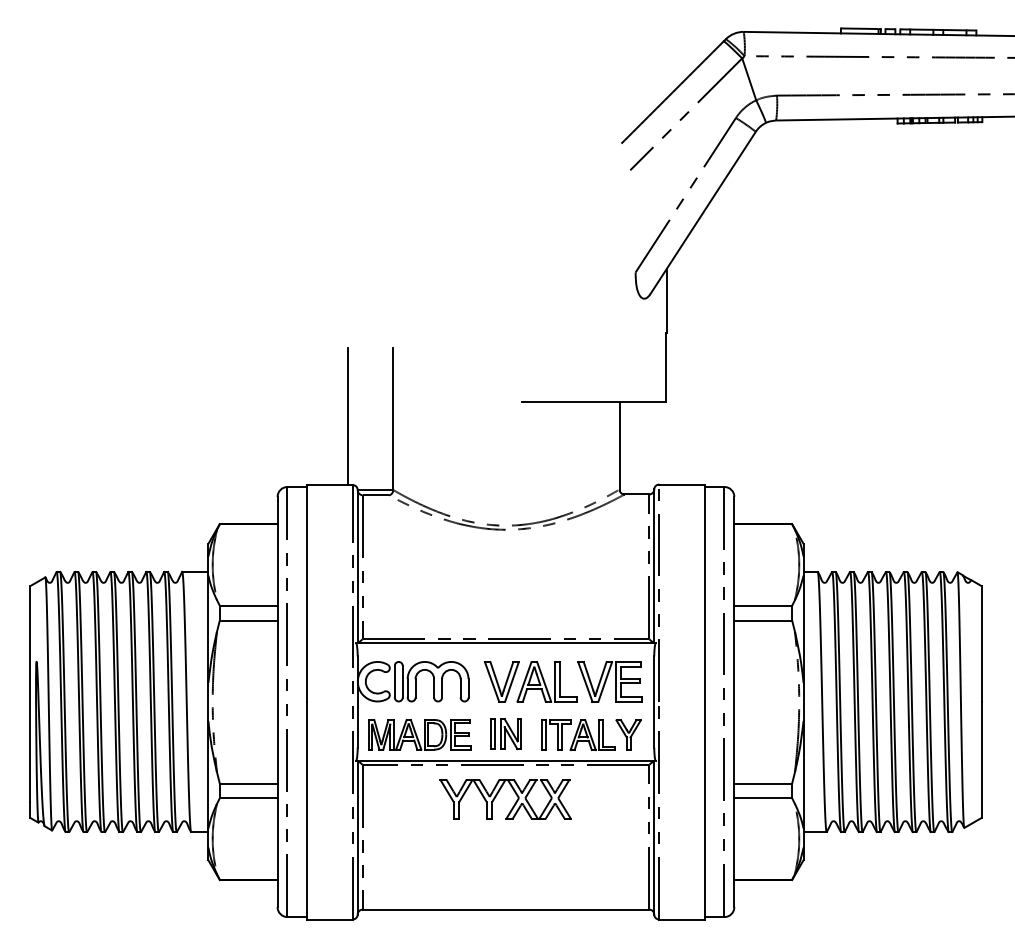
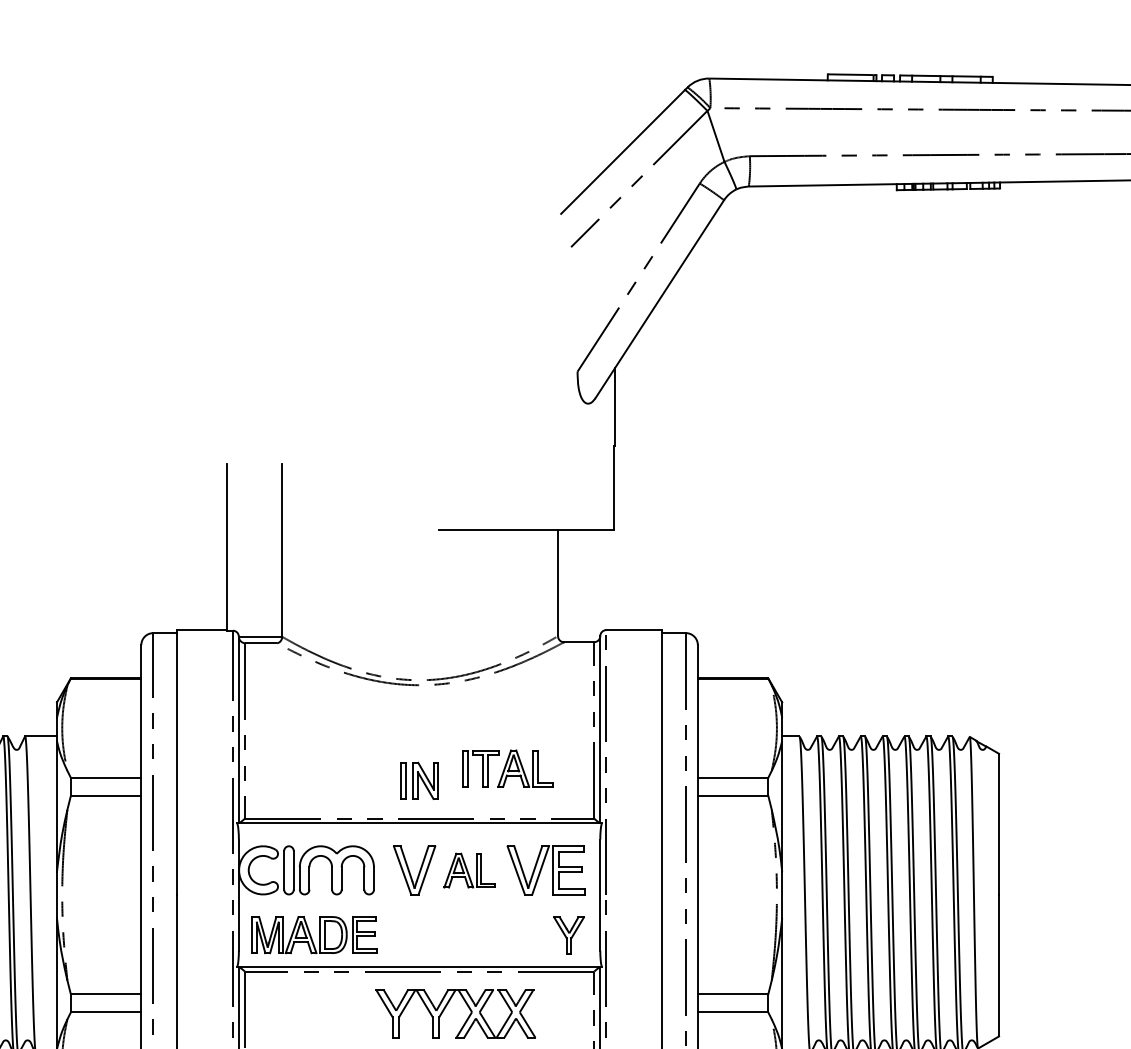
part: (546, 681) -> (468, 870), size x0.7
part: (505, 734) -> (419, 781), moved
part: (578, 734) -> (507, 767), moved
part: (497, 795) -> (445, 1009), moved

